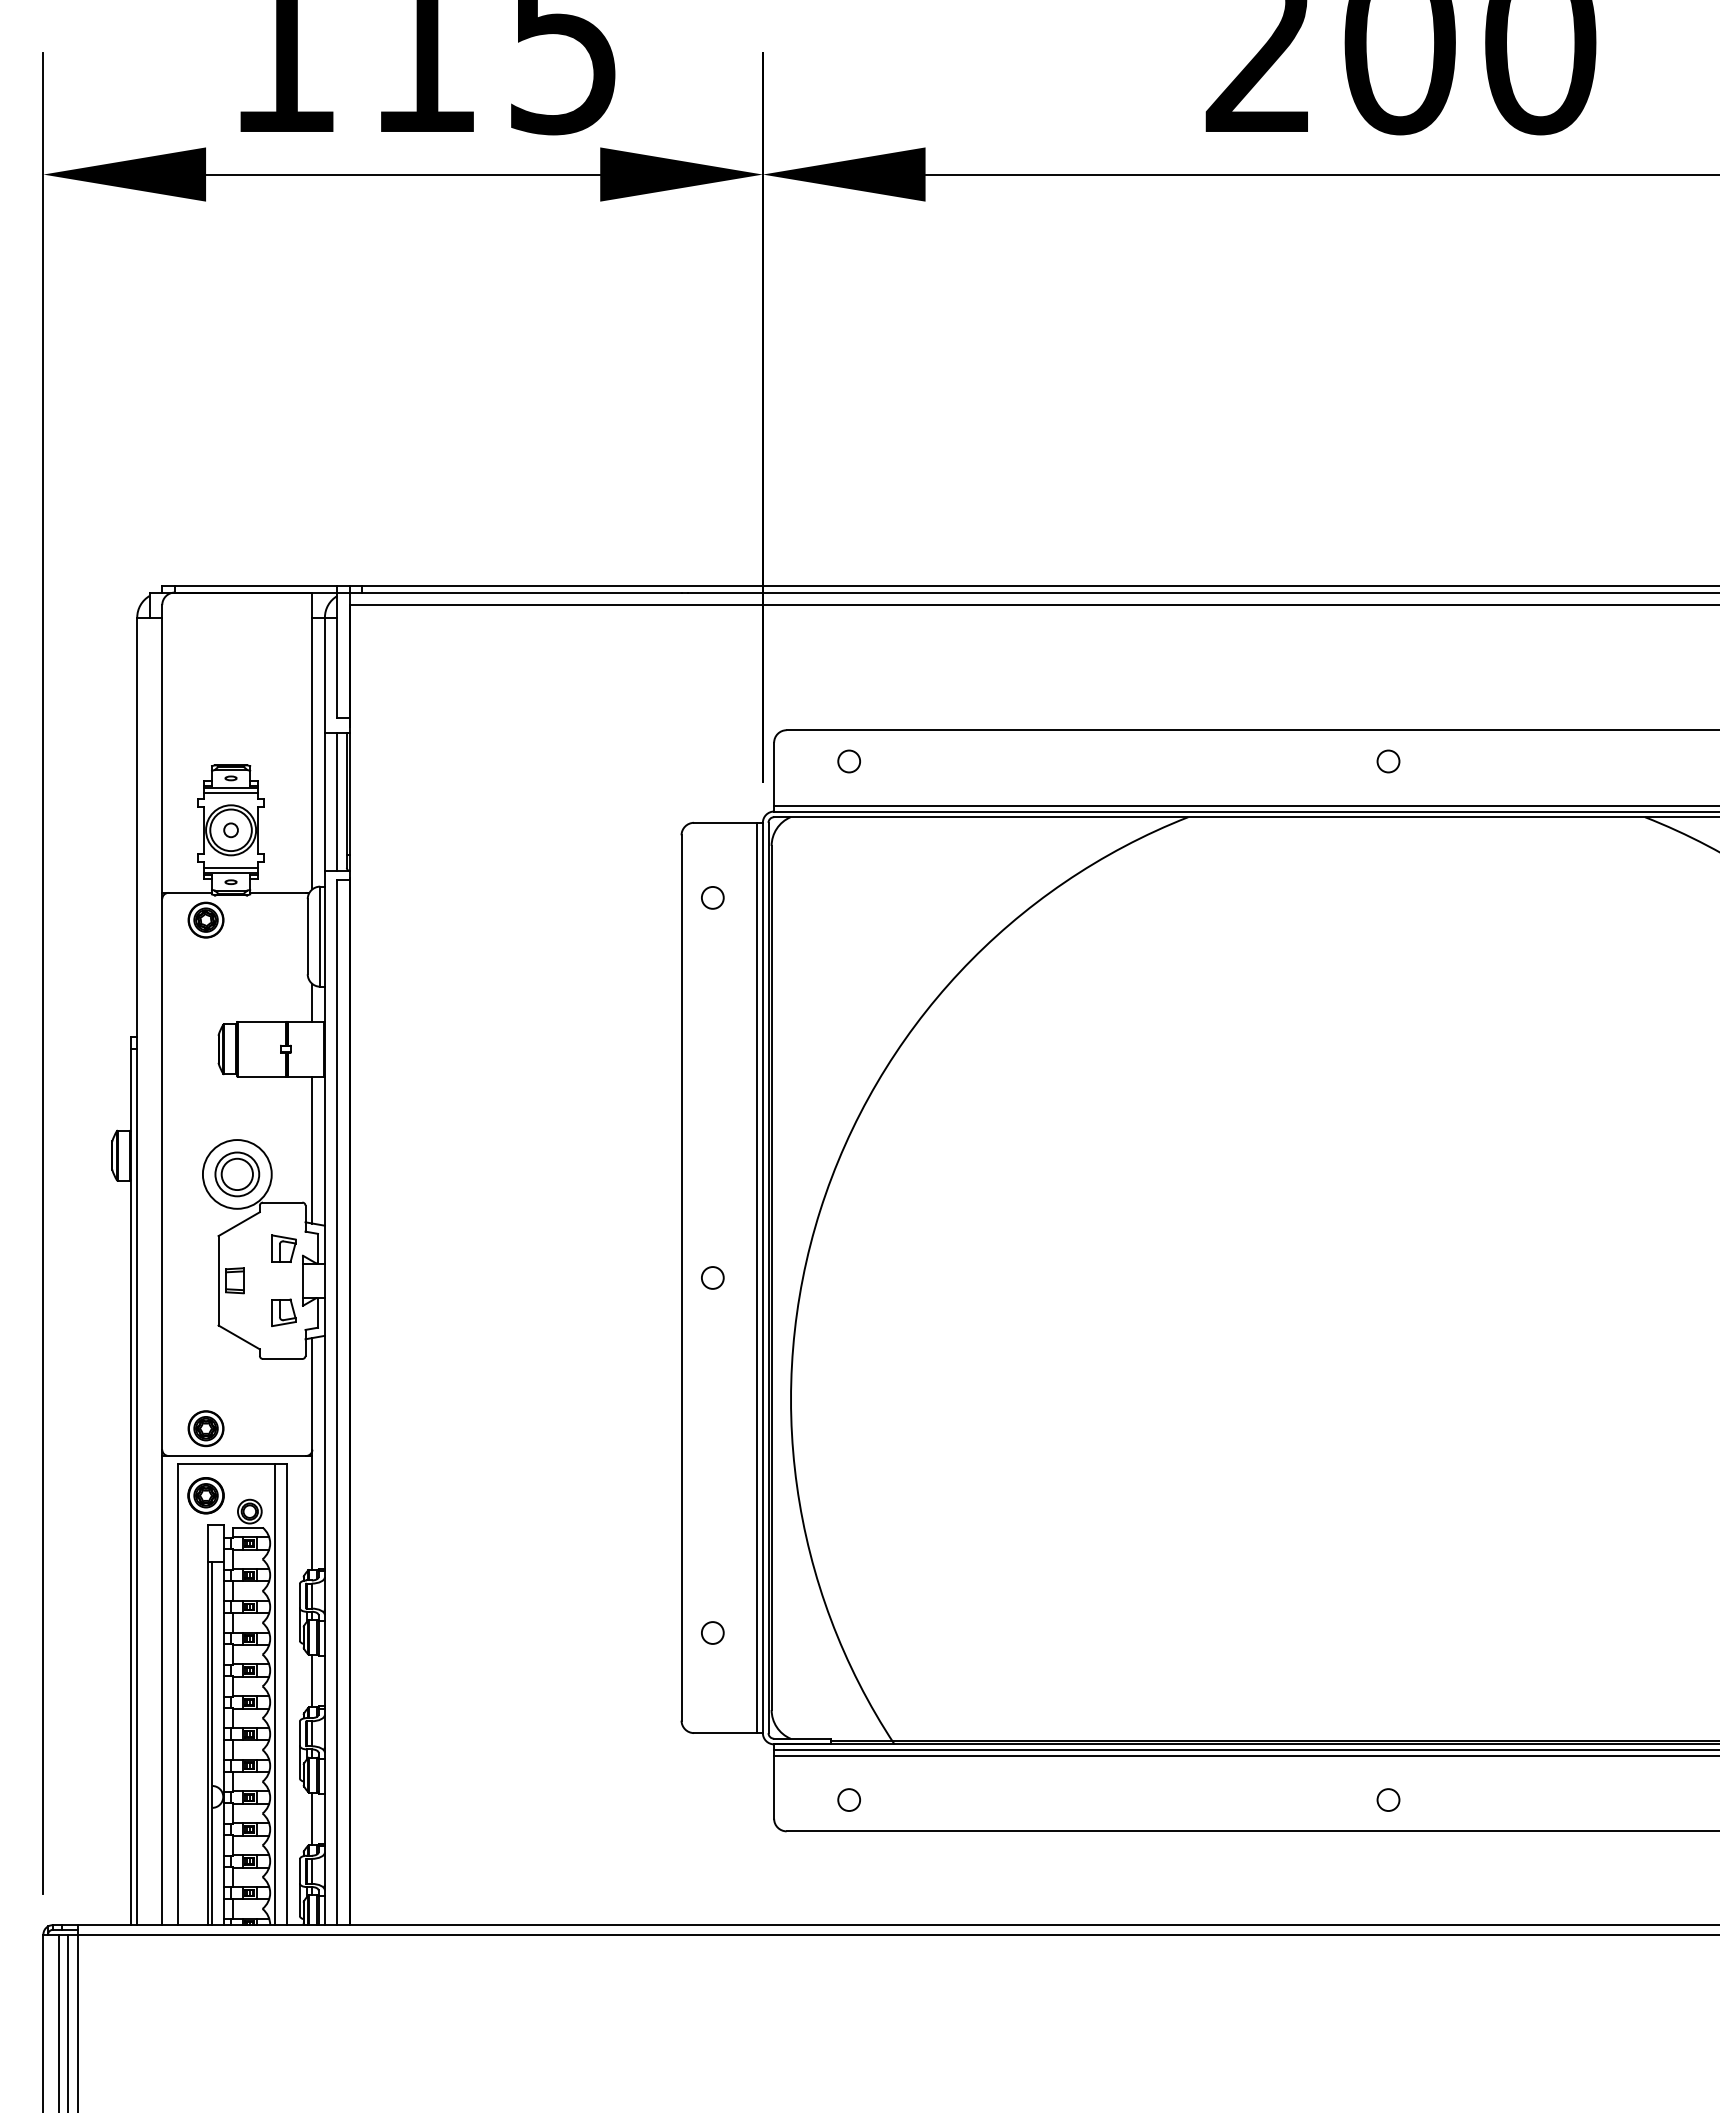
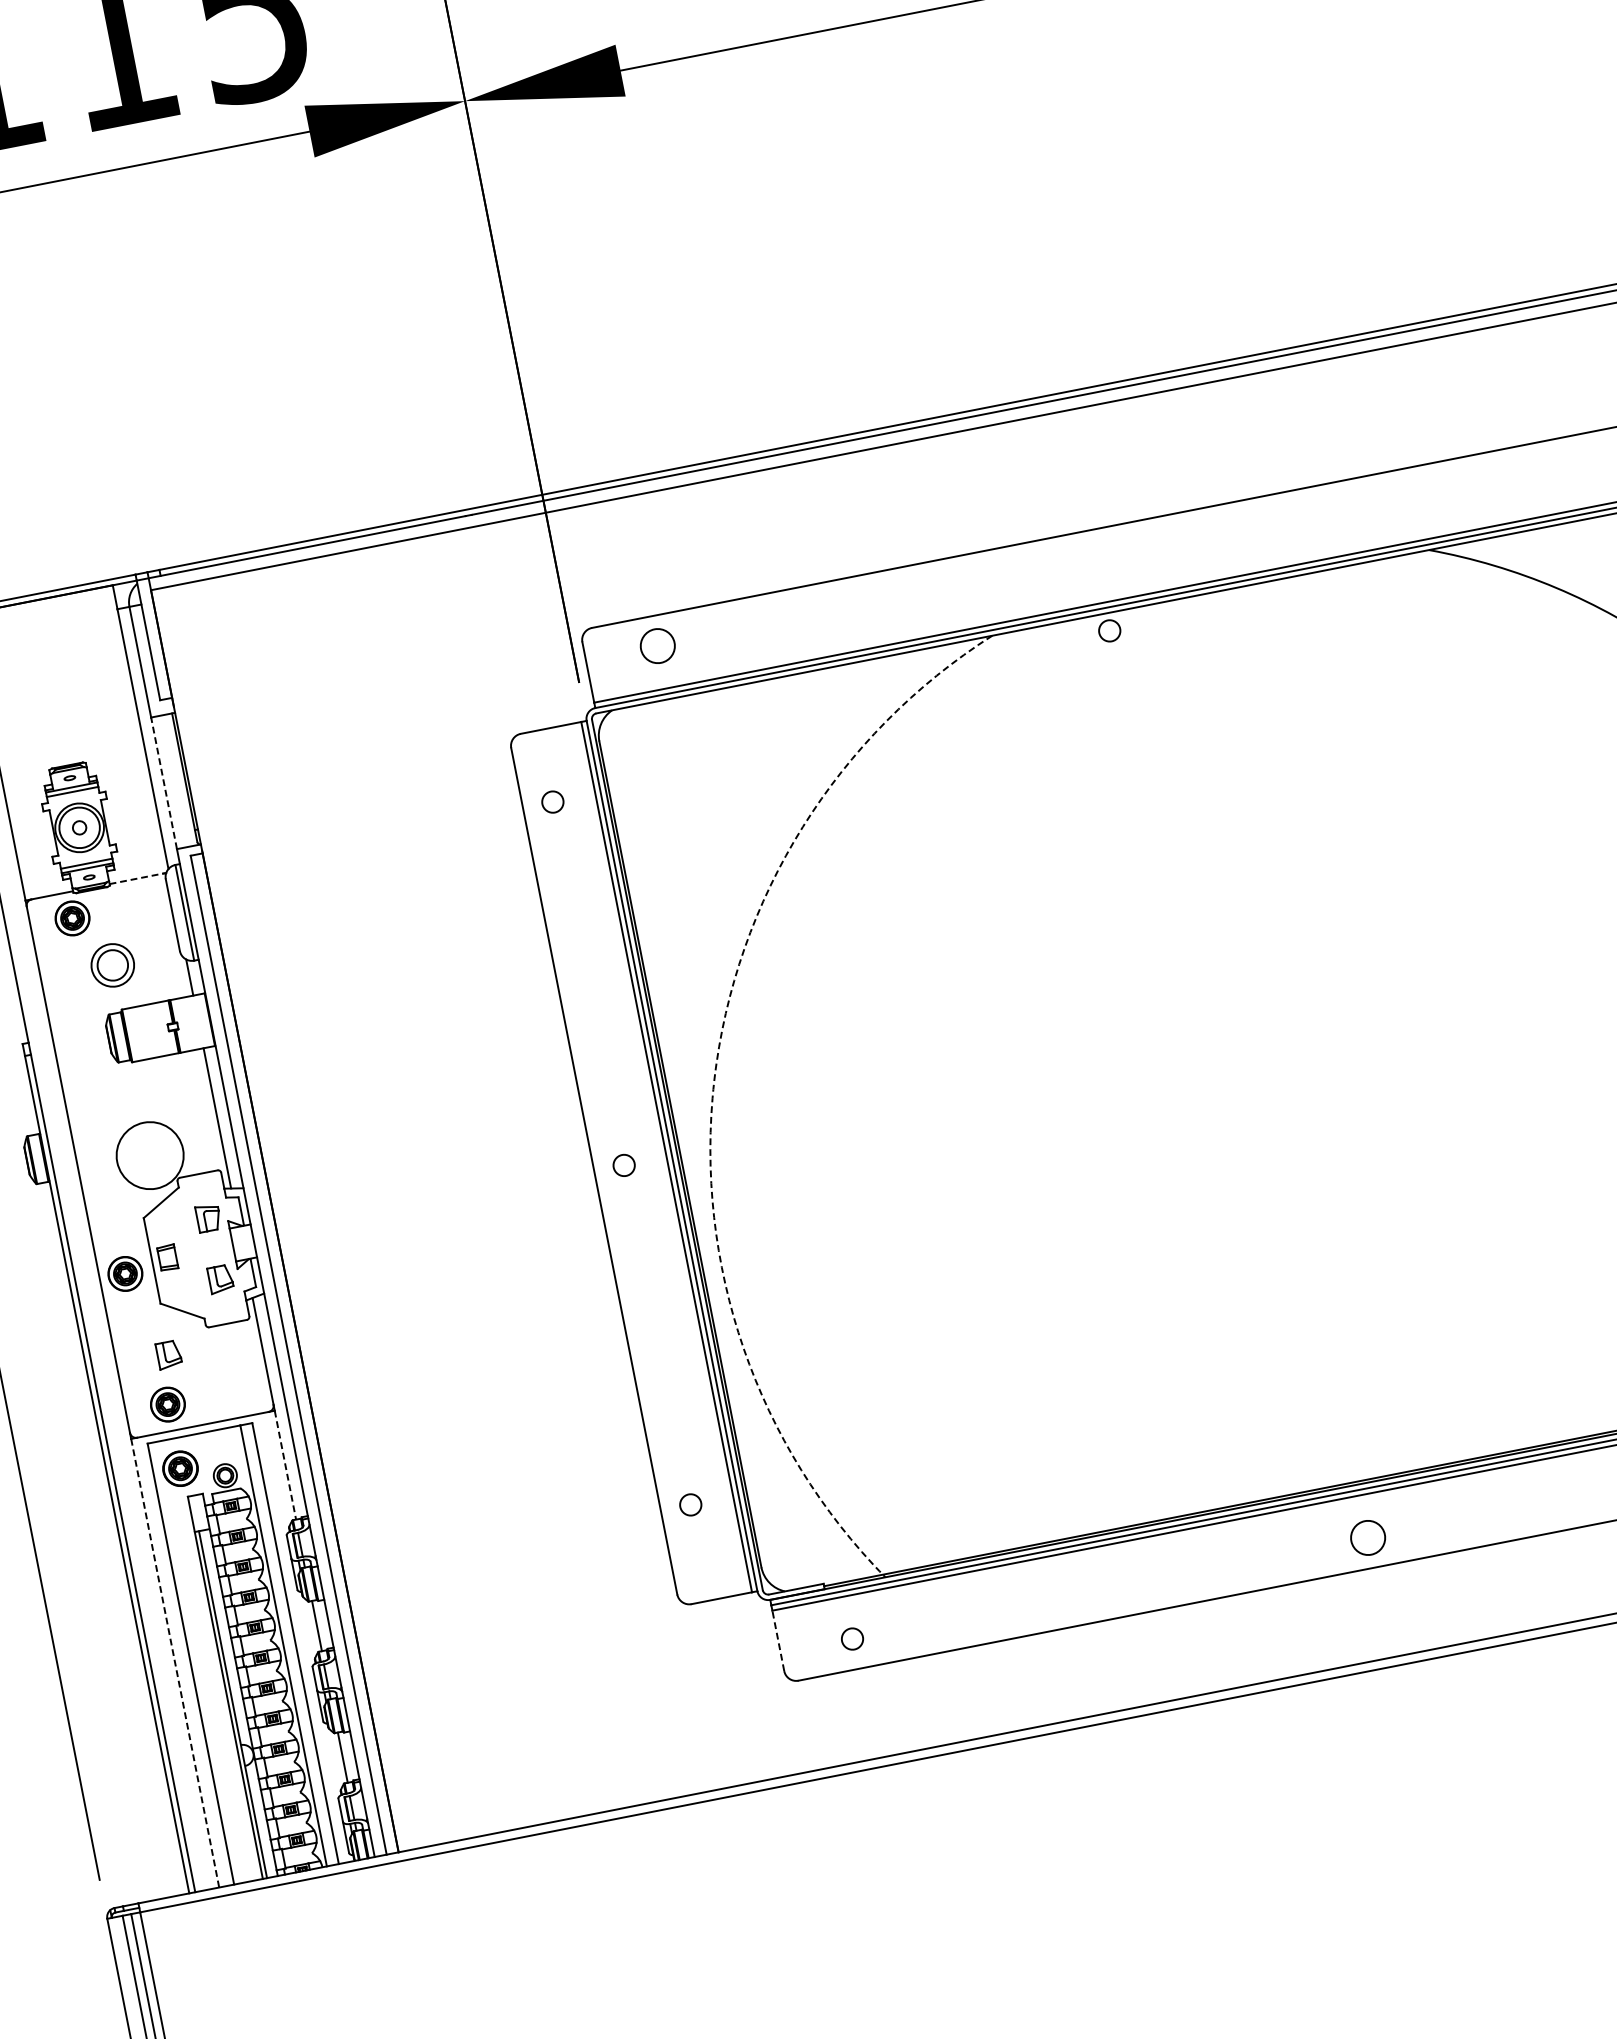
circle: (848, 761) -> (657, 646), size x1.6
circle: (1388, 761) -> (1109, 630), moved
line: (324, 802) -> (163, 783), solid -> dashed
line: (337, 802) -> (176, 781), removed
line: (278, 892) -> (136, 878), solid -> dashed
part: (237, 1174) -> (113, 965), moved
arc: (820, 1210) -> (714, 1080), solid -> dashed
part: (188, 1288) -> (124, 1273), added
part: (216, 1378) -> (168, 1354), added
line: (312, 1512) -> (285, 1464), solid -> dashed
line: (162, 1690) -> (175, 1663), solid -> dashed
line: (774, 1787) -> (778, 1641), solid -> dashed
circle: (1388, 1799) -> (1368, 1537), size x1.6

